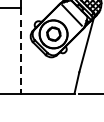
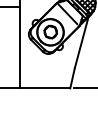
line: (20, 50) -> (19, 47), dashed -> solid

